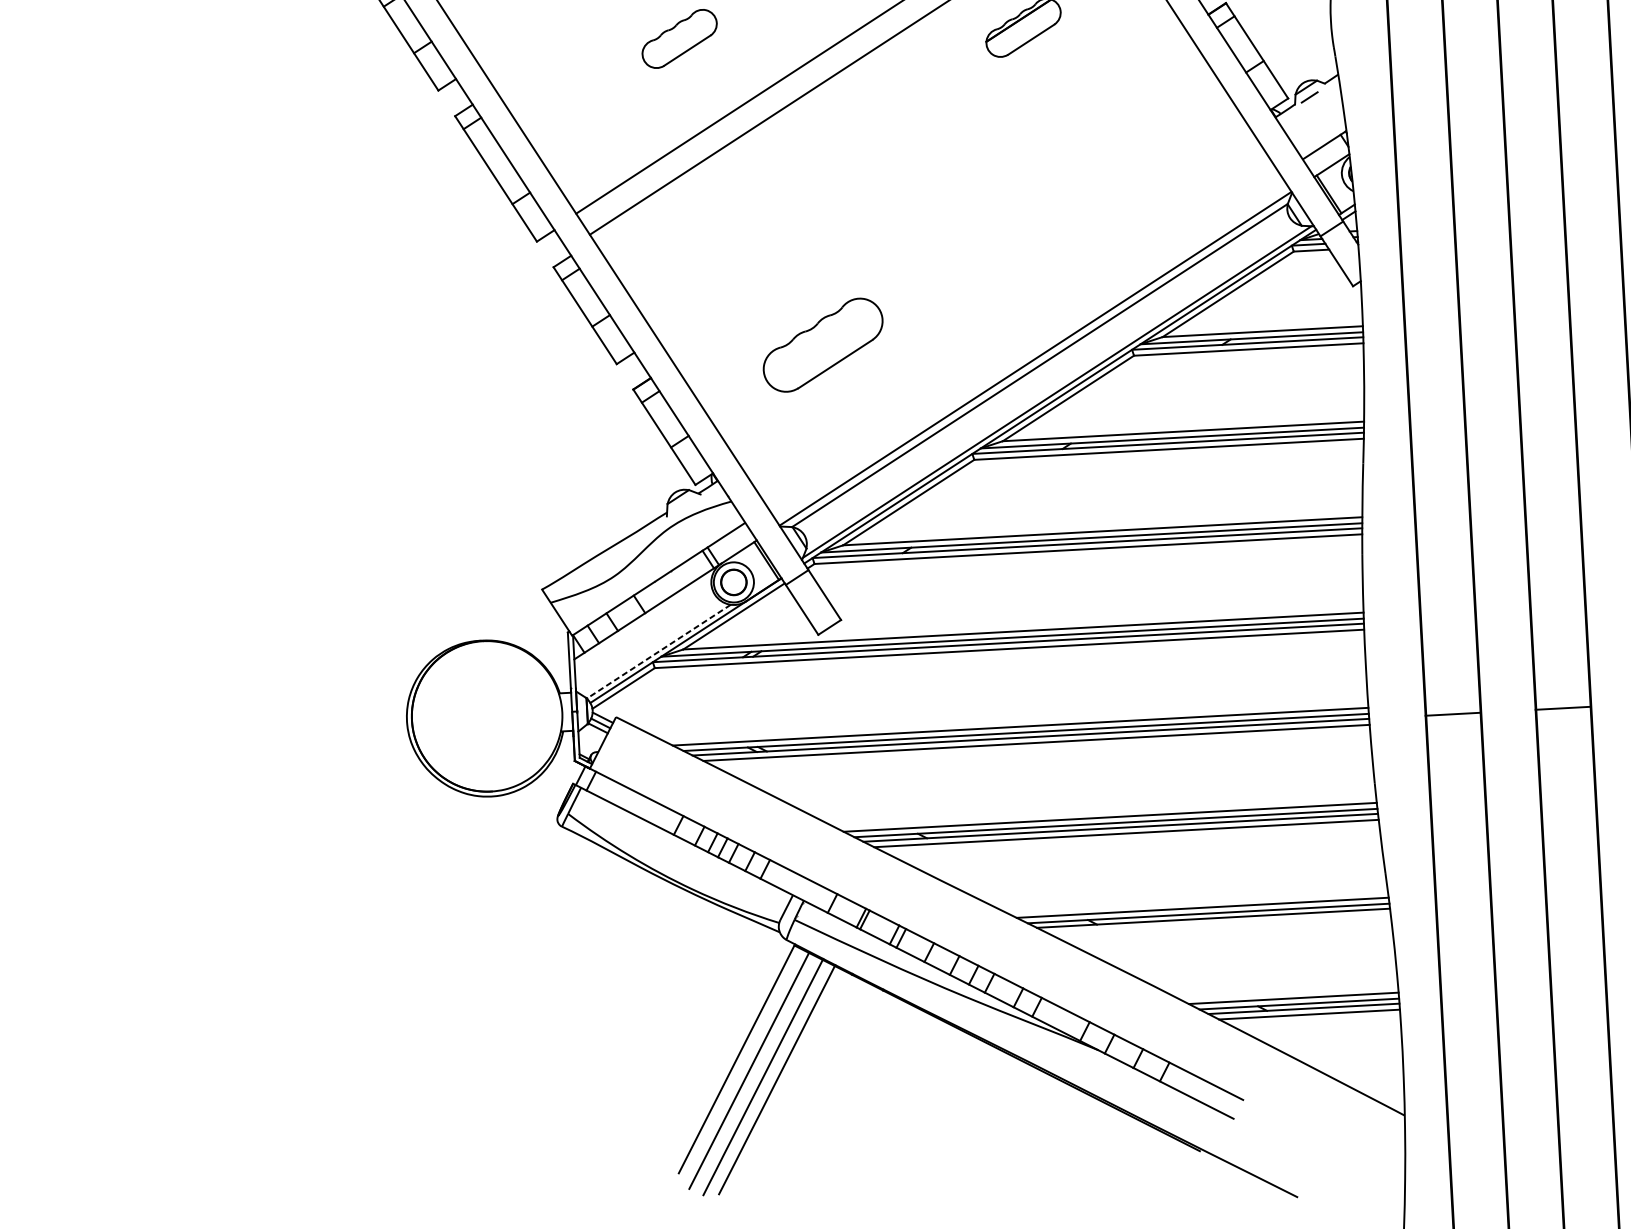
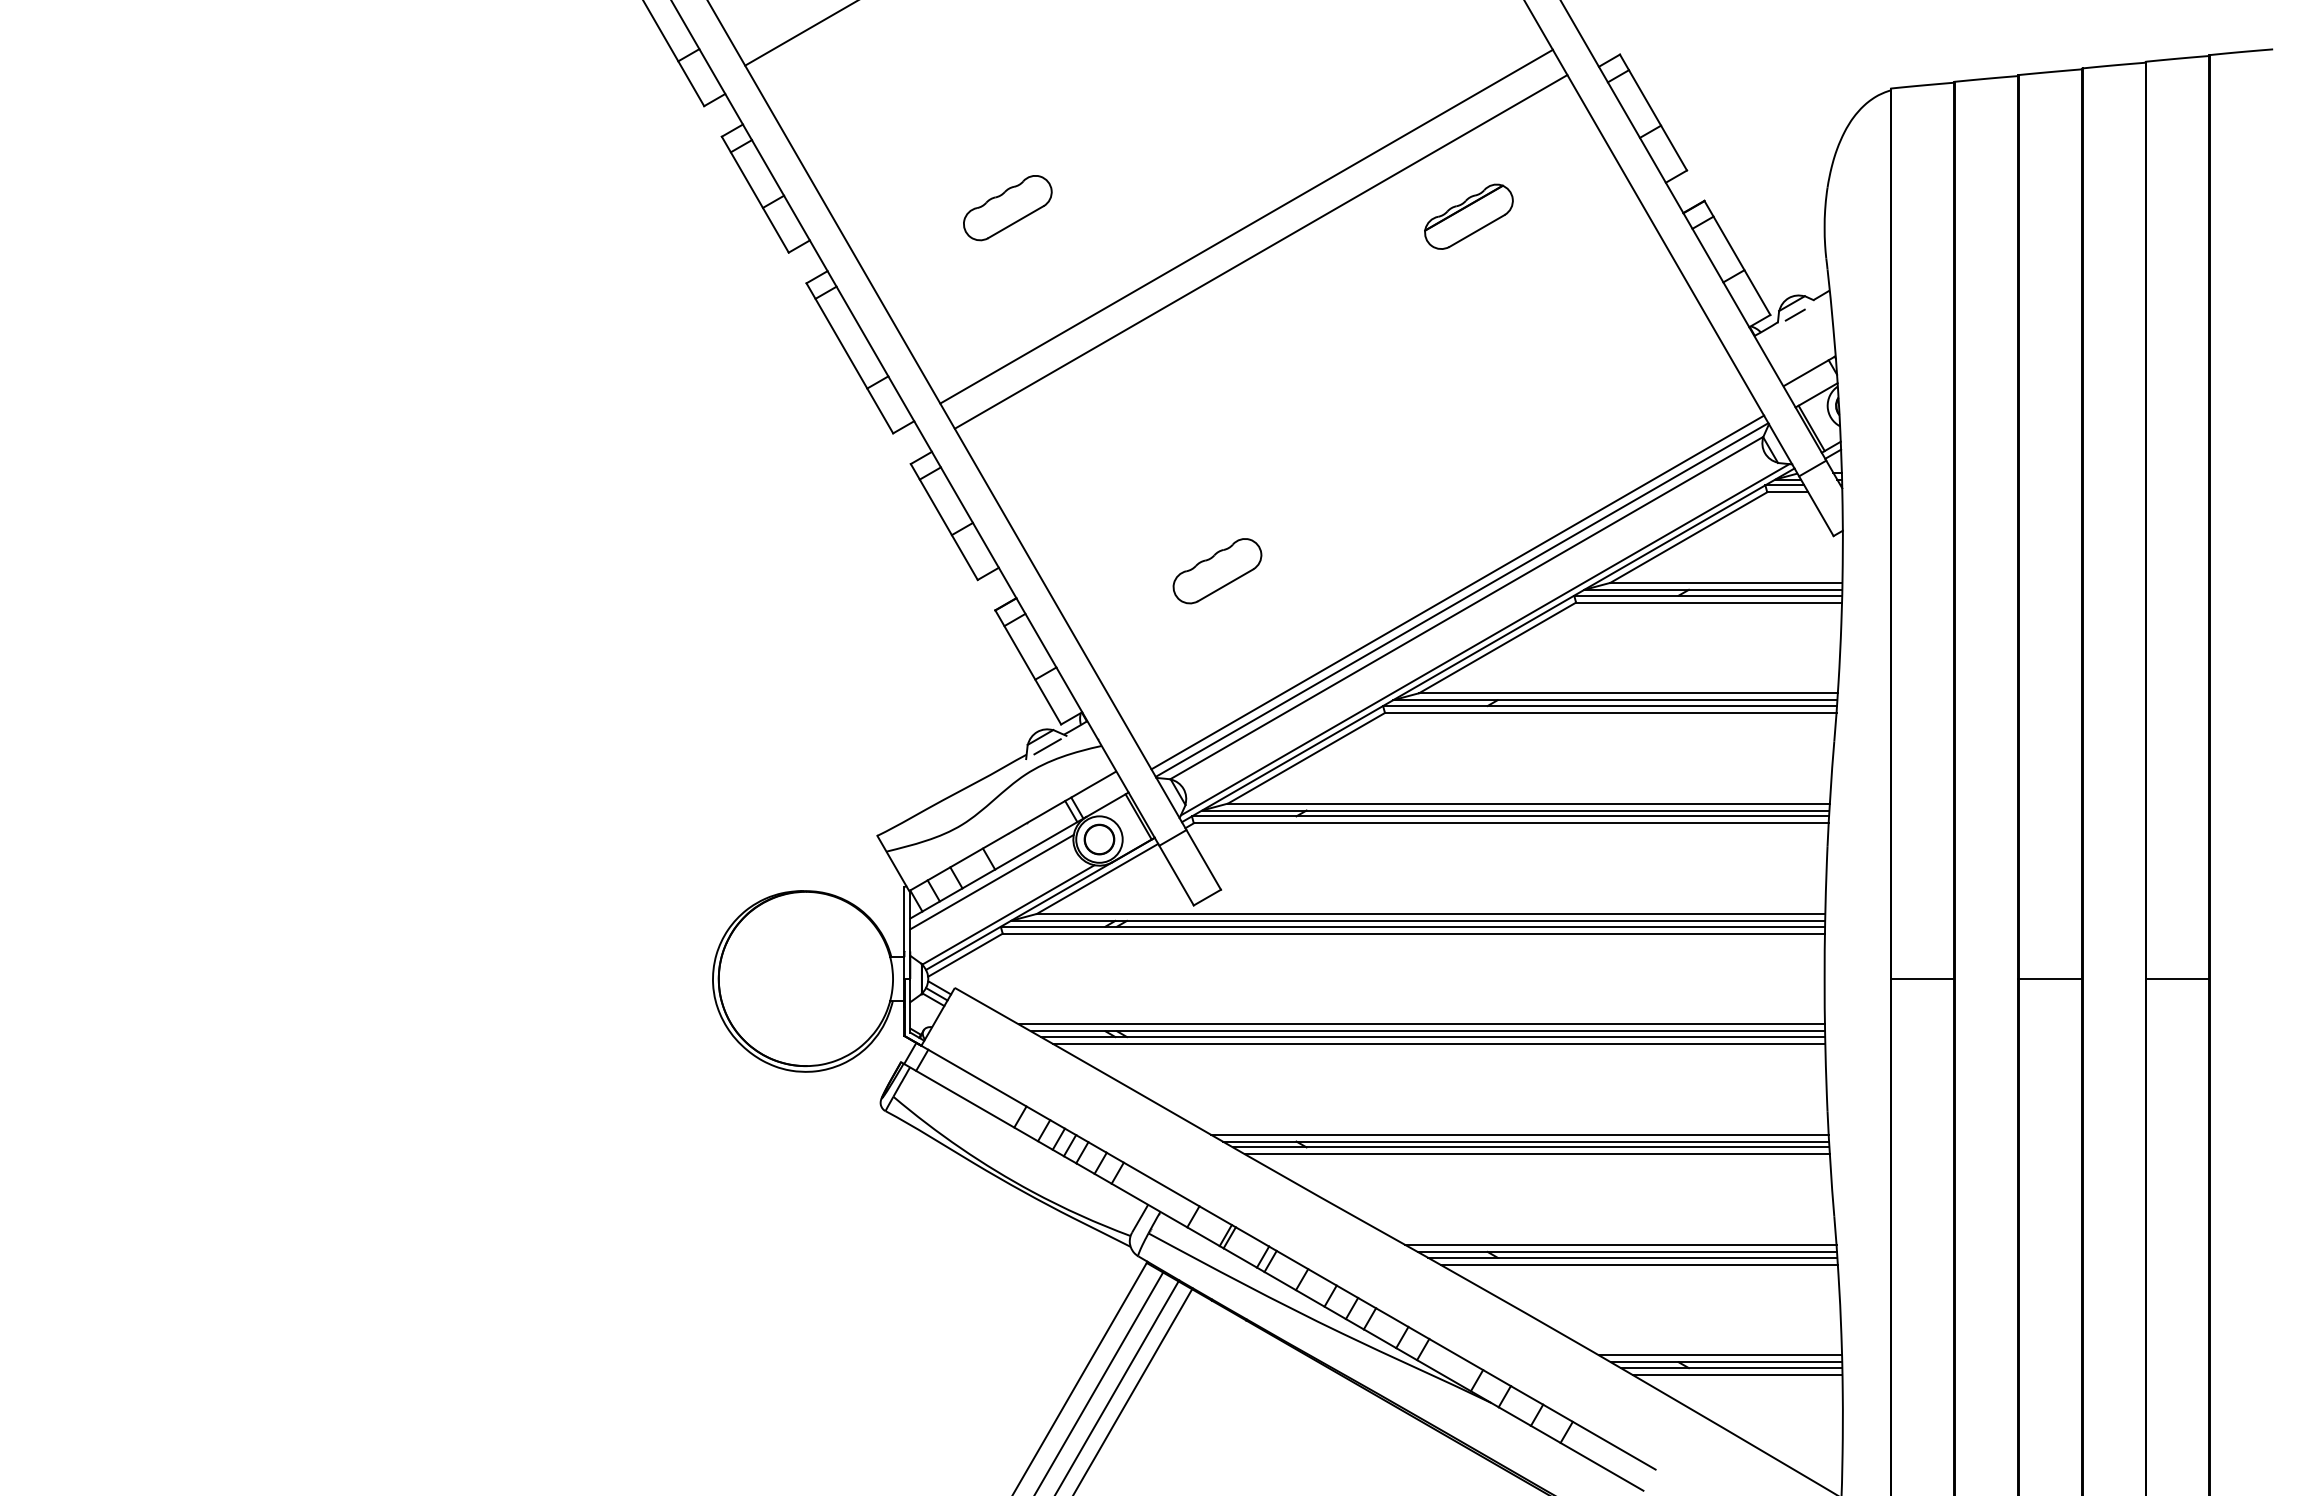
part: (679, 39) -> (1007, 208), moved
part: (823, 345) -> (1217, 571), size x0.62
line: (1031, 352) -> (1457, 592), added
line: (684, 504) -> (1047, 746), added
line: (642, 623) -> (991, 881), added
line: (658, 652) -> (1007, 915), dashed -> solid
line: (1562, 707) -> (2049, 978), moved
line: (1453, 713) -> (1922, 978), moved
line: (1218, 923) -> (1638, 1264), added

